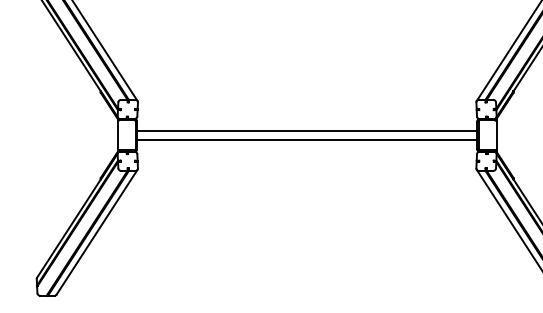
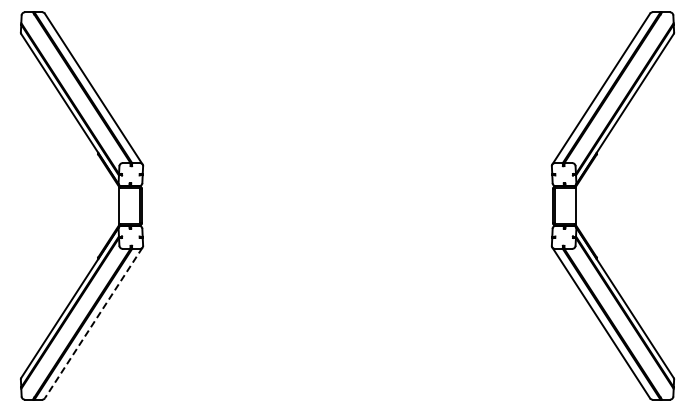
line: (307, 130) -> (347, 200), removed
line: (307, 139) -> (347, 211), removed
line: (96, 231) -> (93, 322), solid -> dashed

